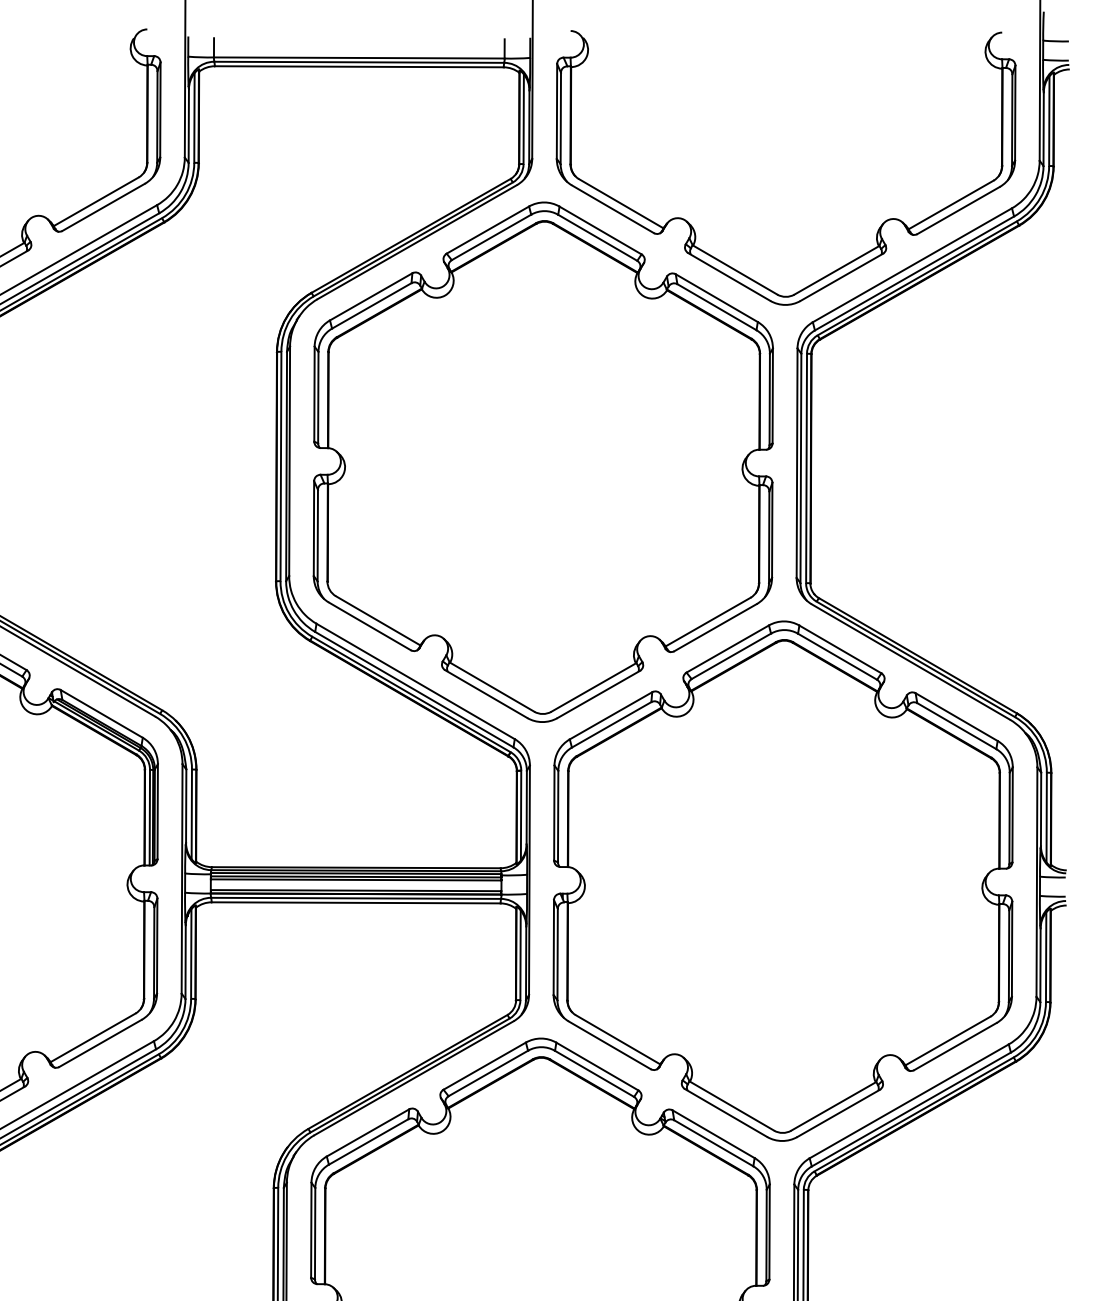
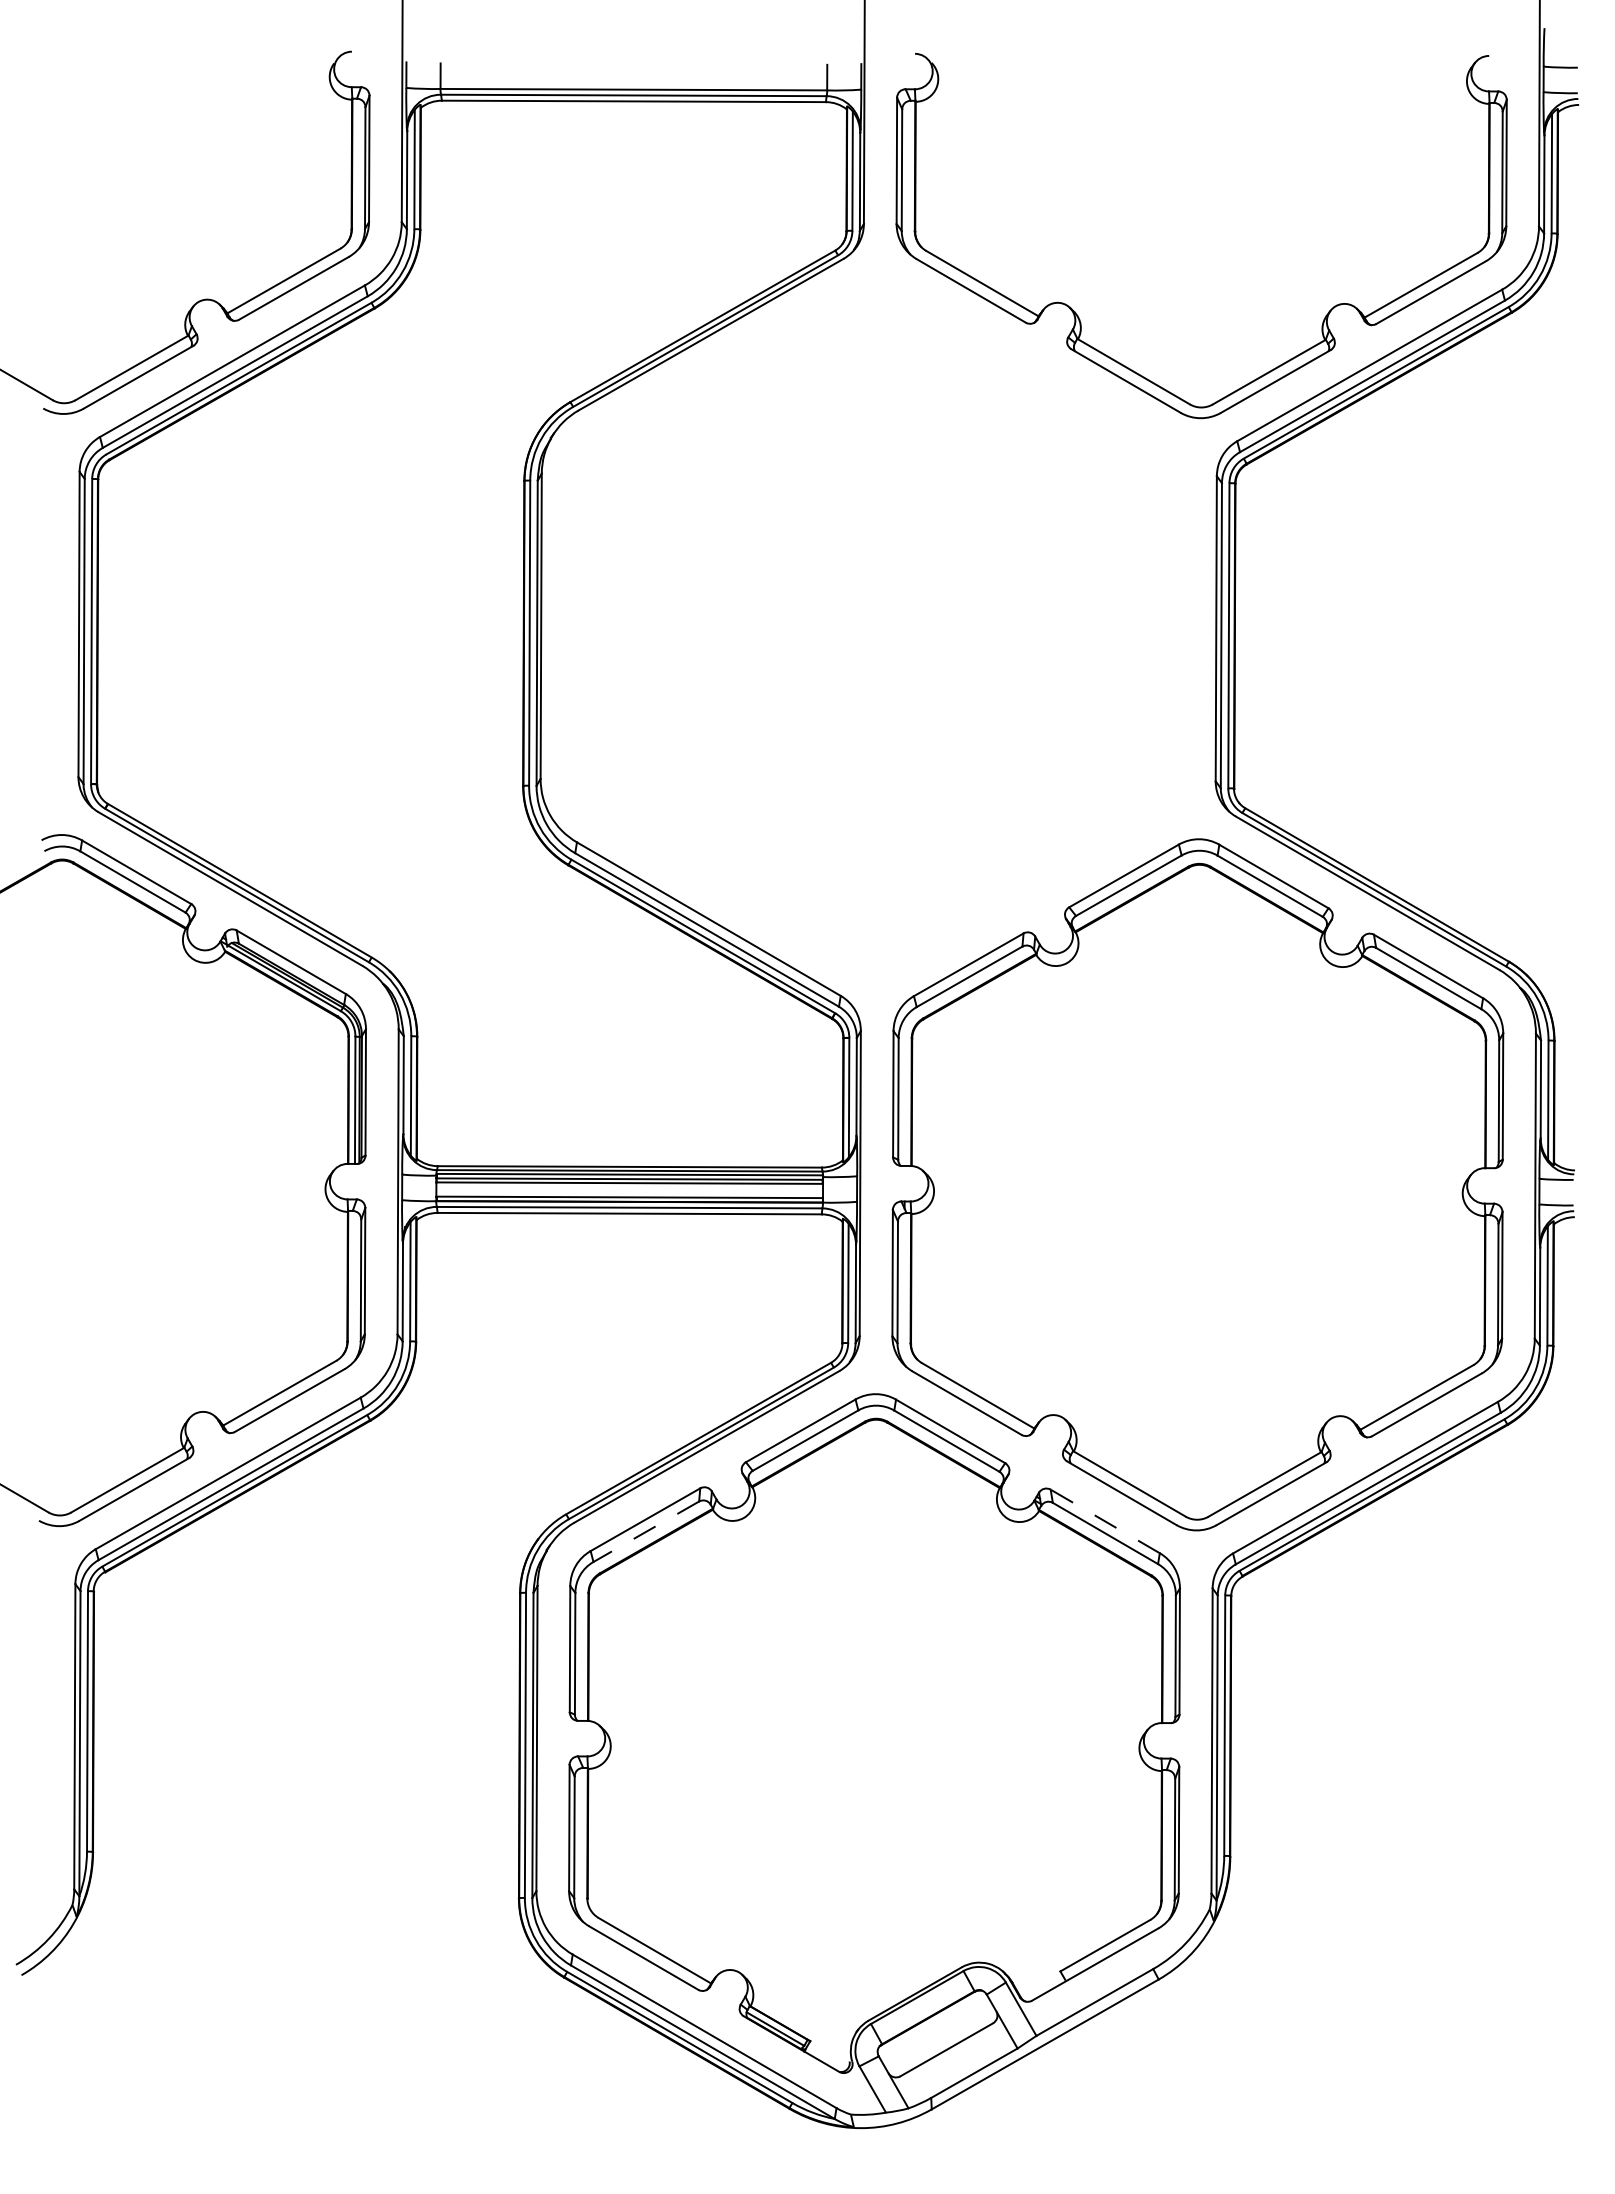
part: (543, 462) -> (878, 627), removed
line: (713, 1134) -> (1104, 1521), solid -> dashed
line: (368, 1141) -> (646, 1531), solid -> dashed

